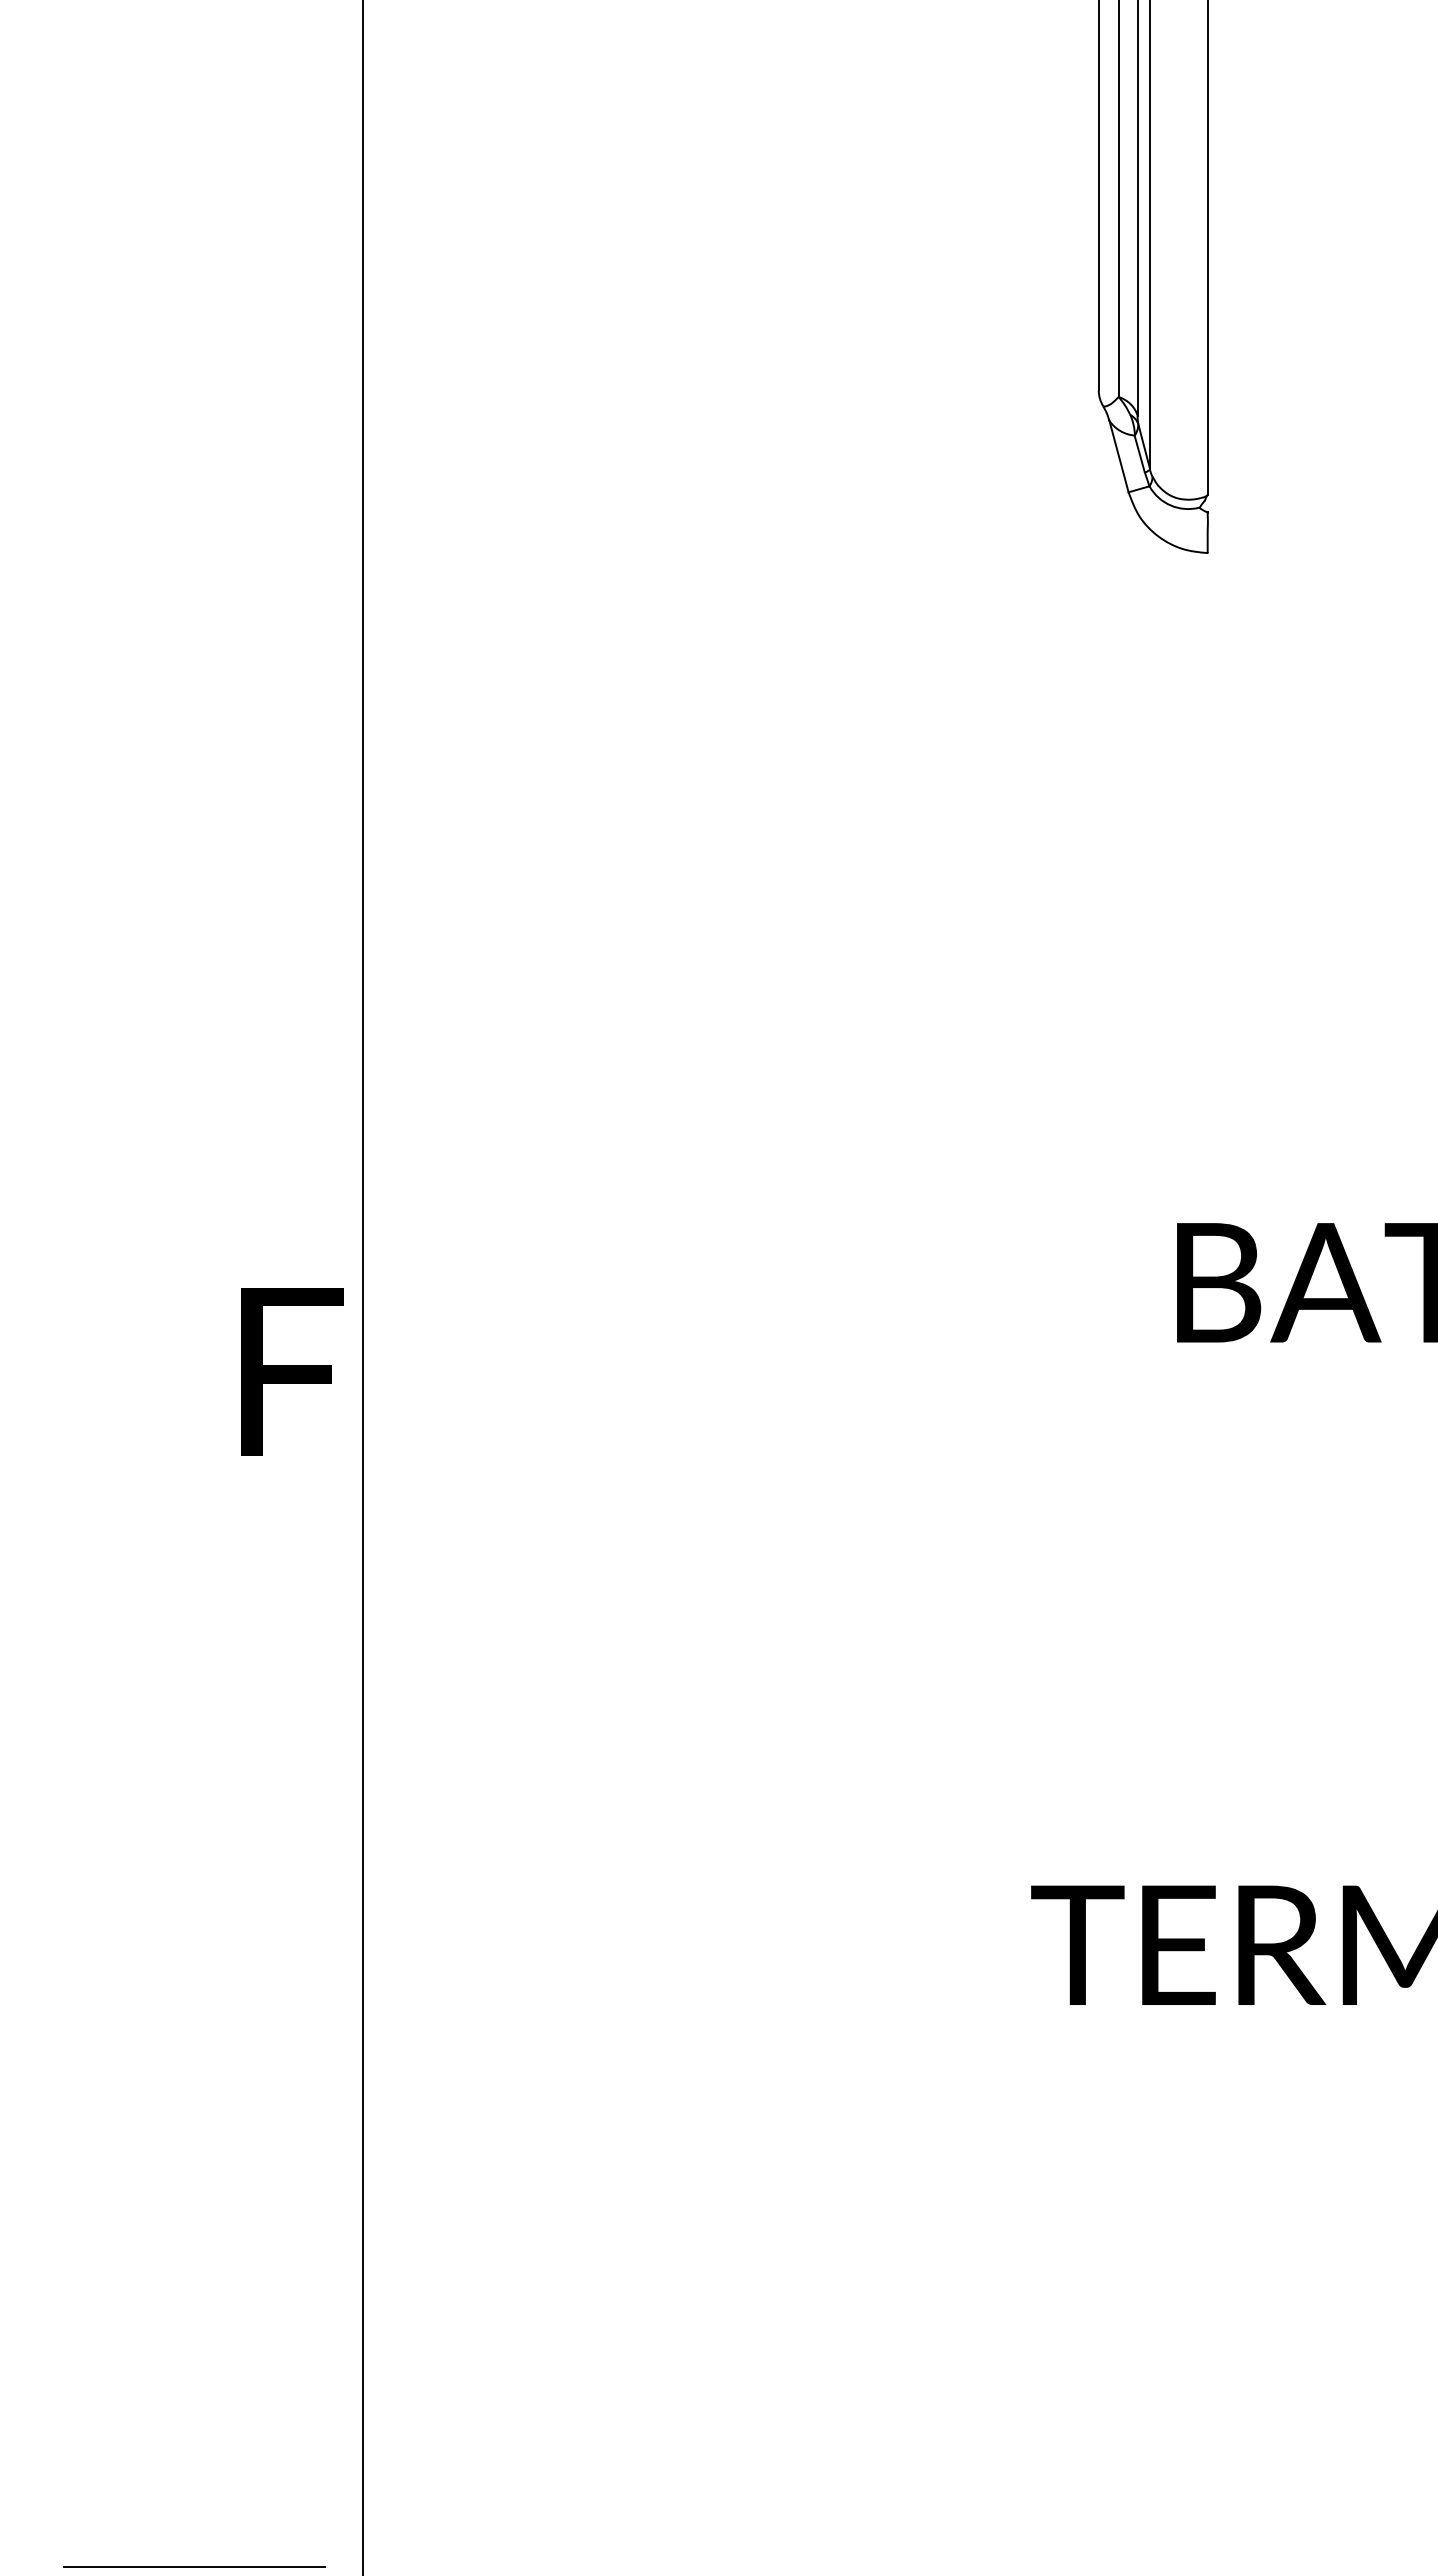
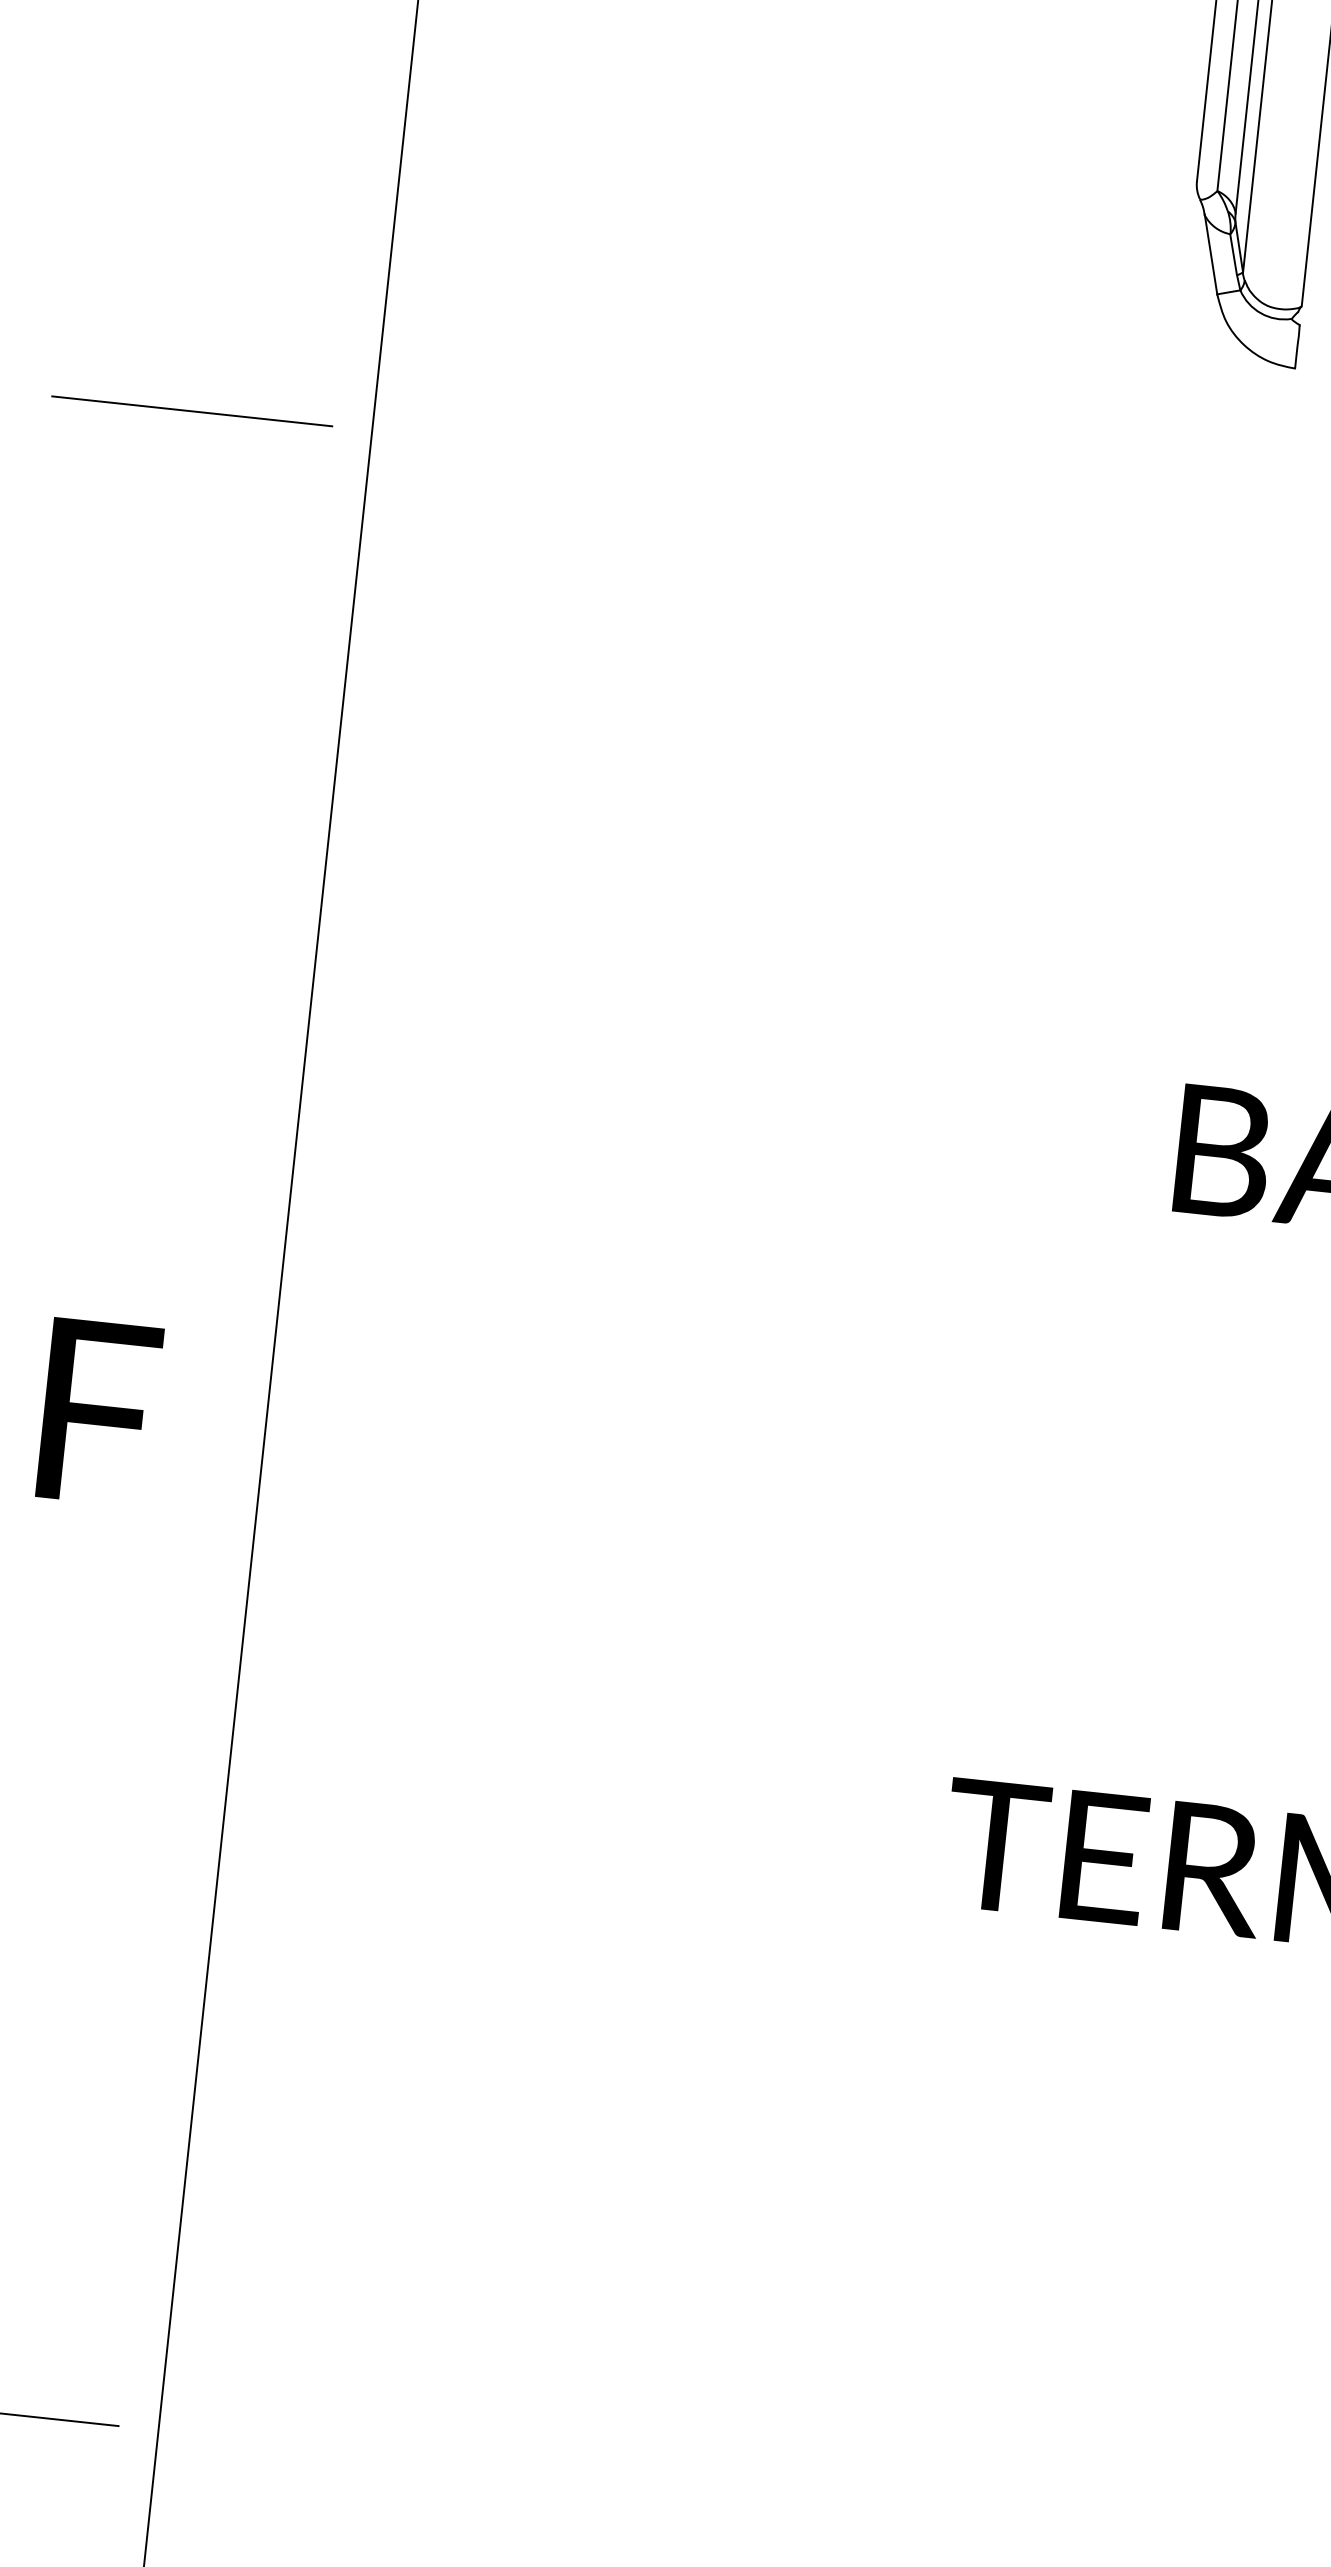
line: (194, 700) -> (191, 410), added
text: (292, 1371) -> (100, 1412), moved

